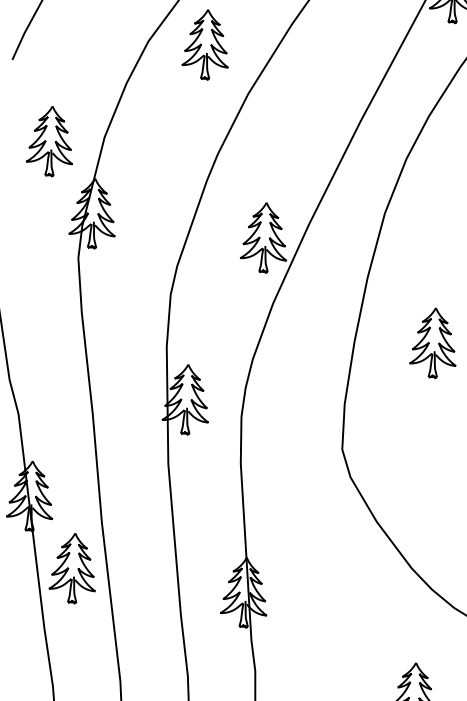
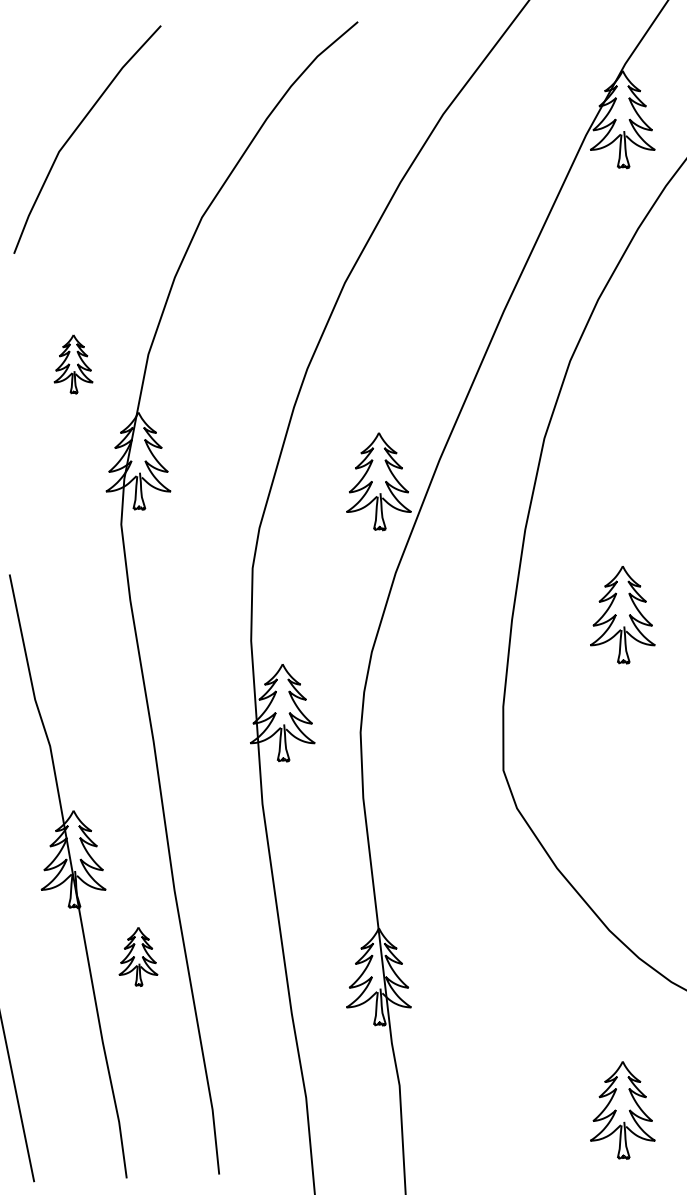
part: (206, 44) -> (282, 217), removed
part: (50, 141) -> (73, 364), size x0.6
part: (73, 568) -> (138, 956), size x0.6

